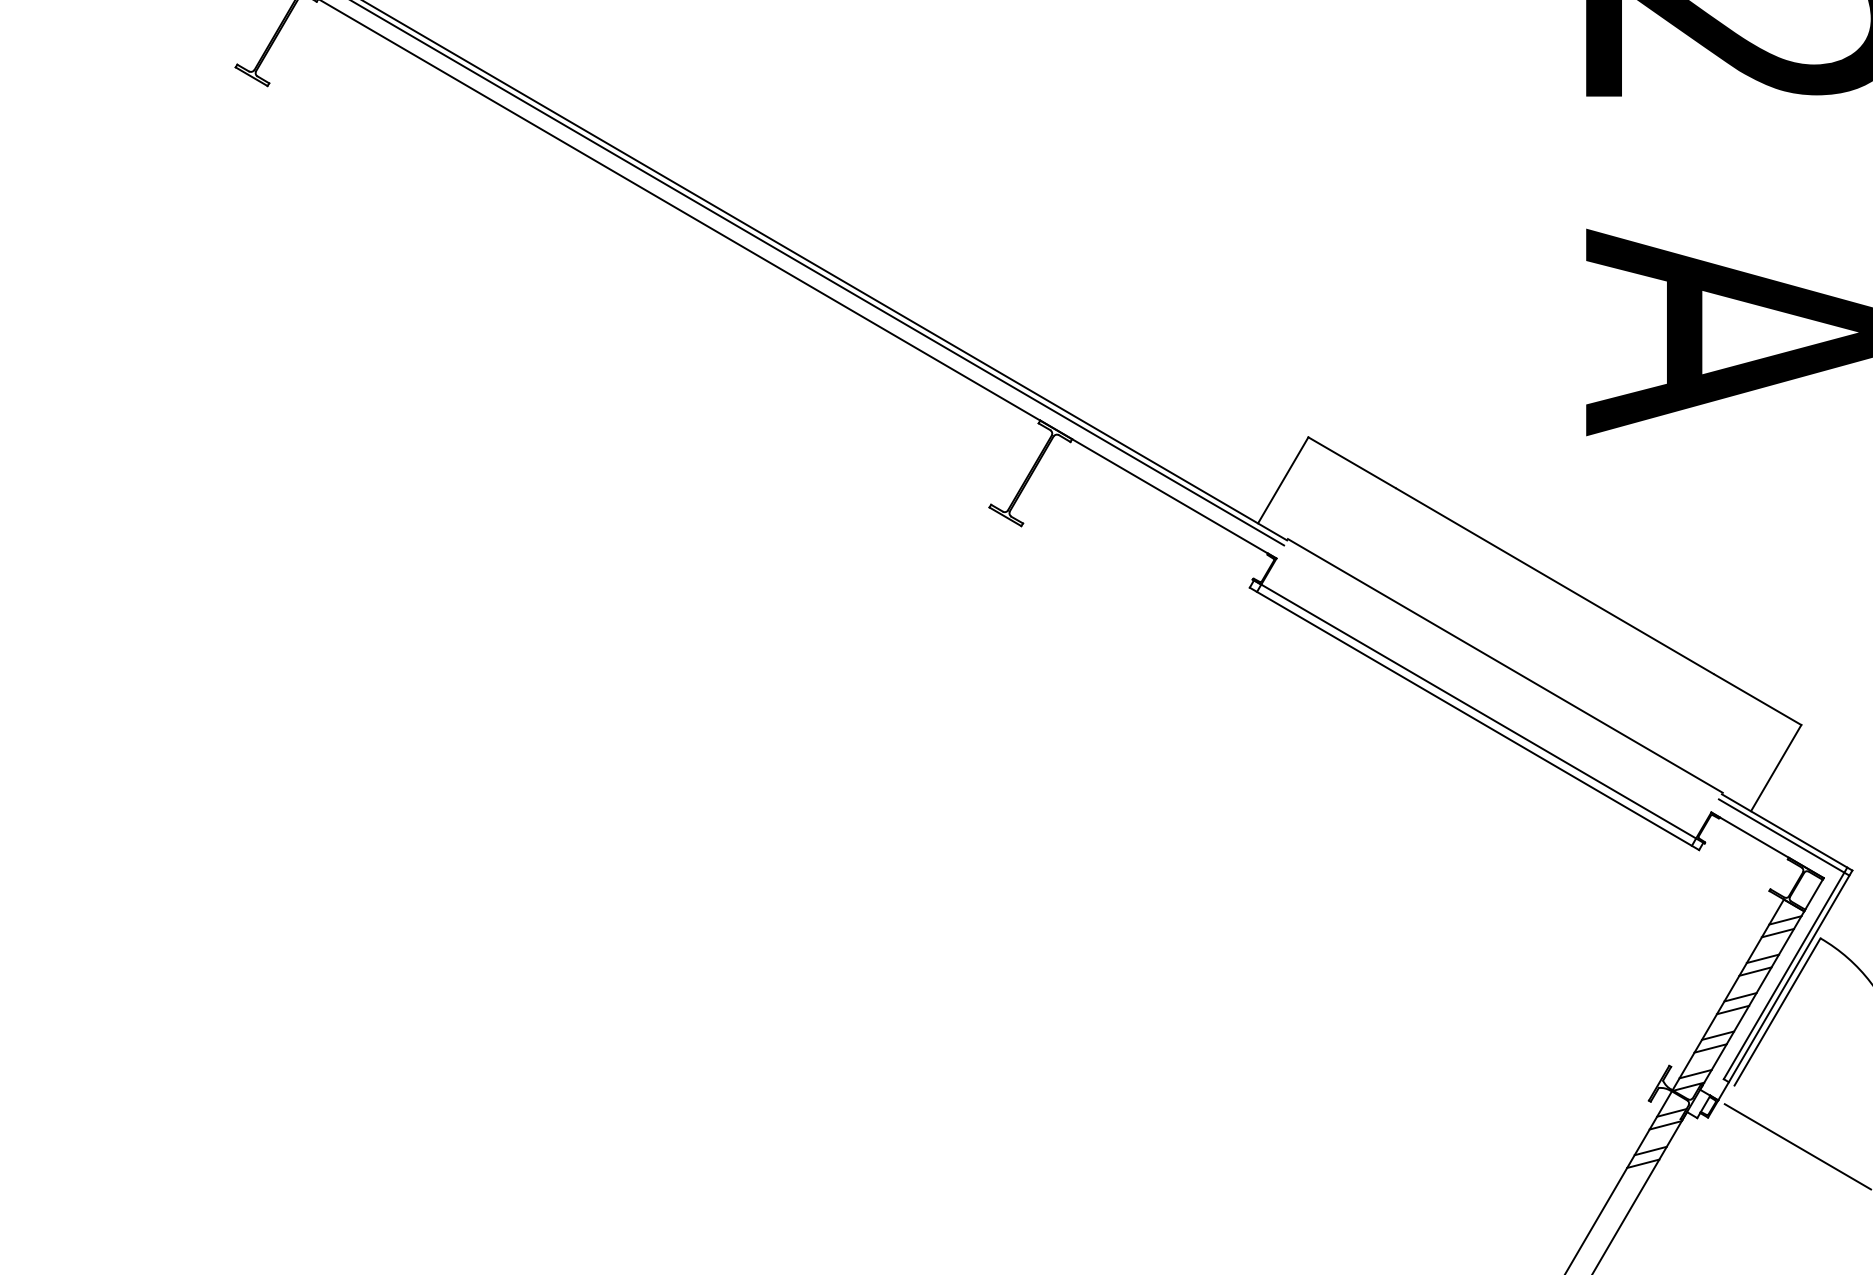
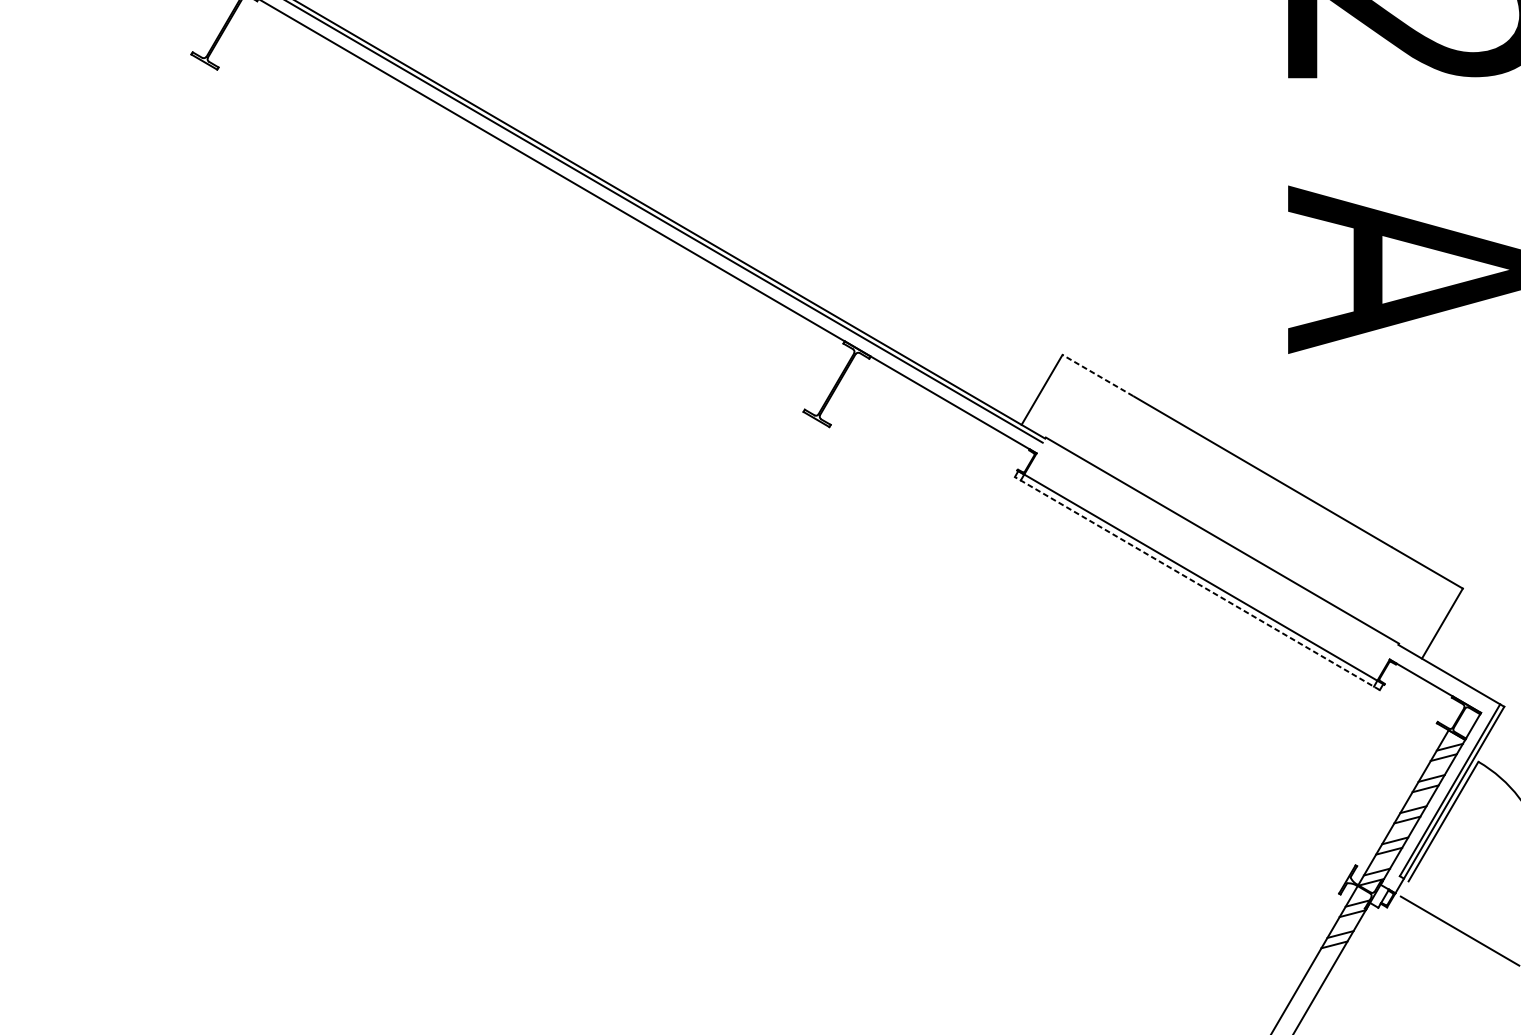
line: (1351, 462) -> (1097, 375), solid -> dashed
line: (1474, 718) -> (1197, 583), solid -> dashed
line: (1783, 837) -> (1448, 679), removed

